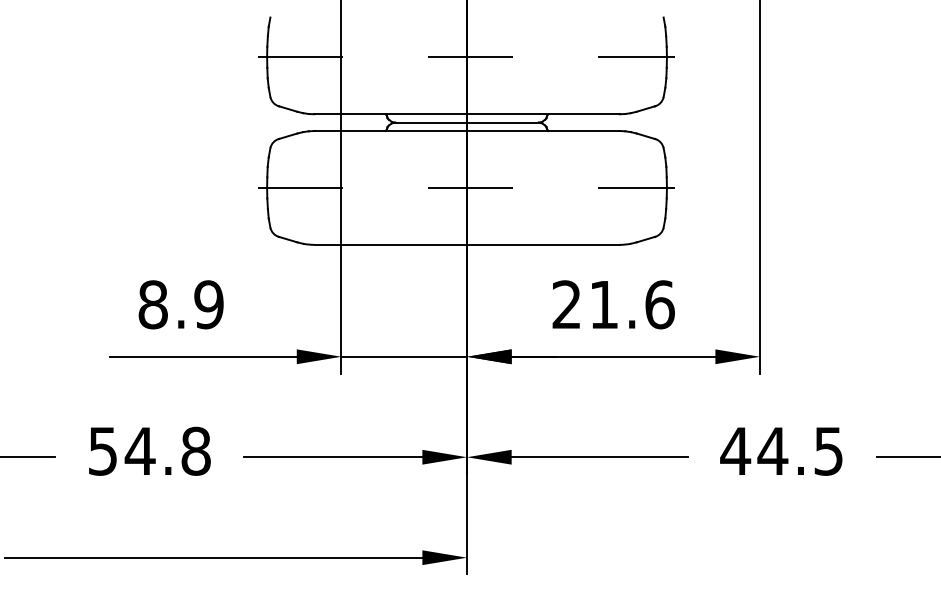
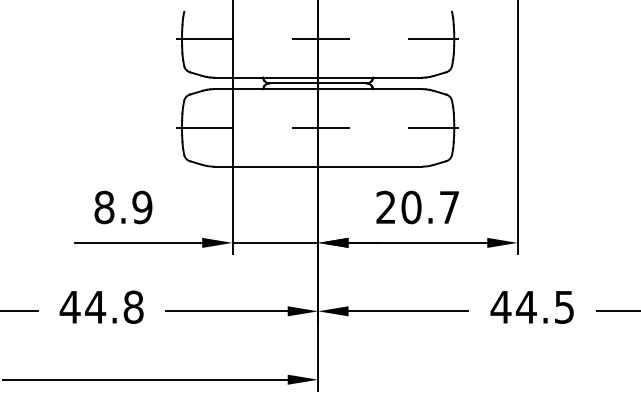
text: (632, 304) -> (430, 207), 21.6 -> 20.7
text: (101, 451) -> (69, 307), 54.8 -> 44.8

